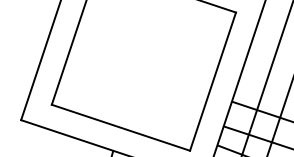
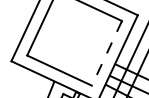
line: (212, 82) -> (106, 53), solid -> dashed

